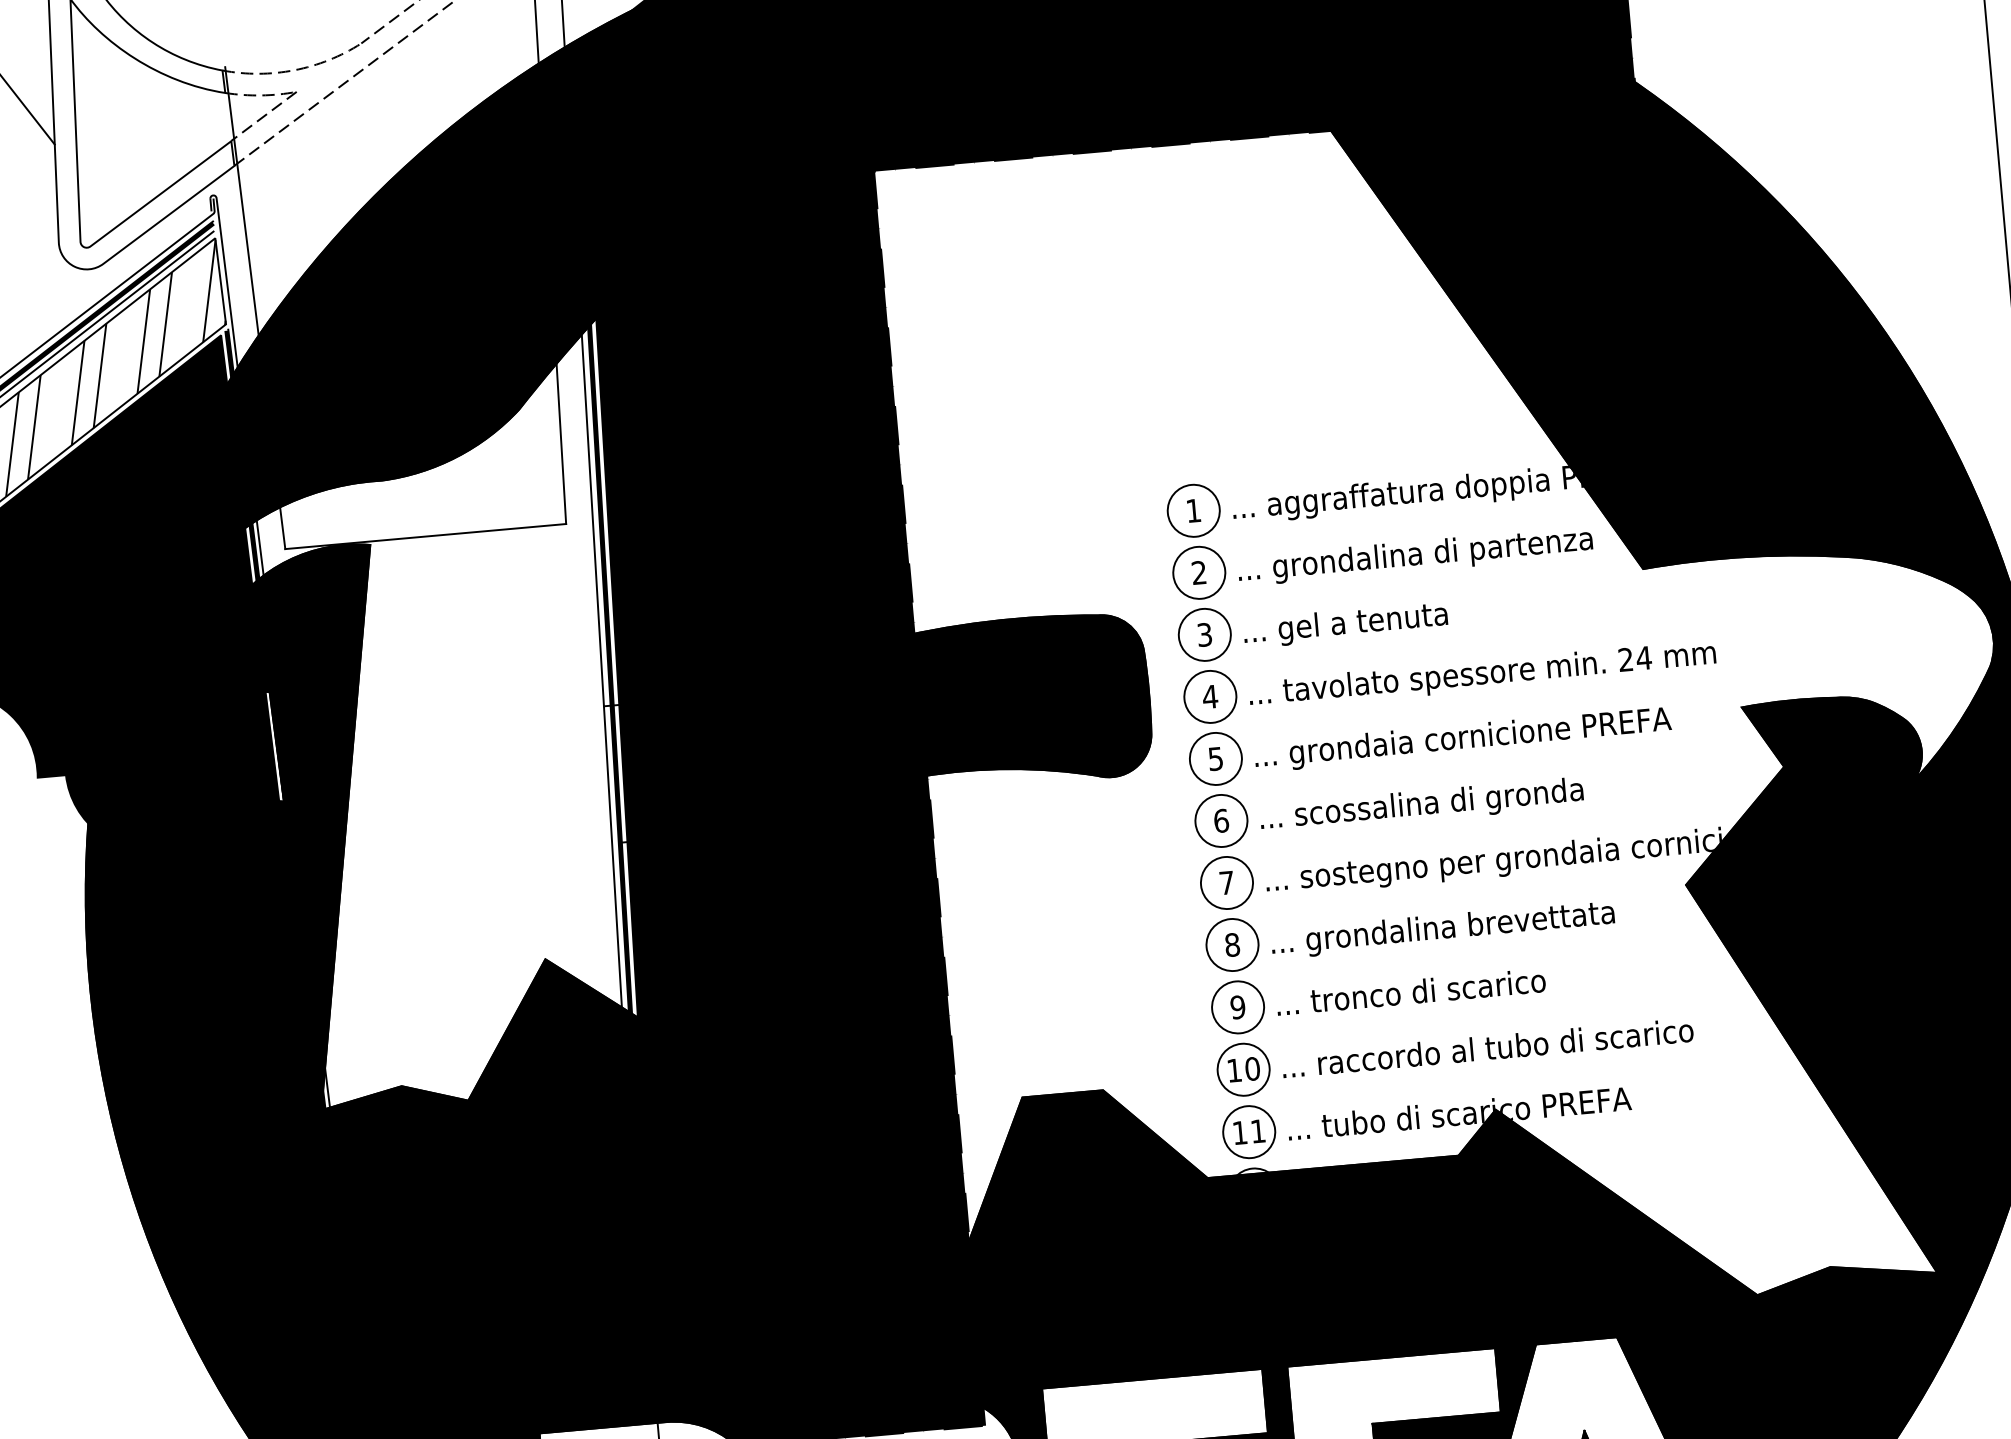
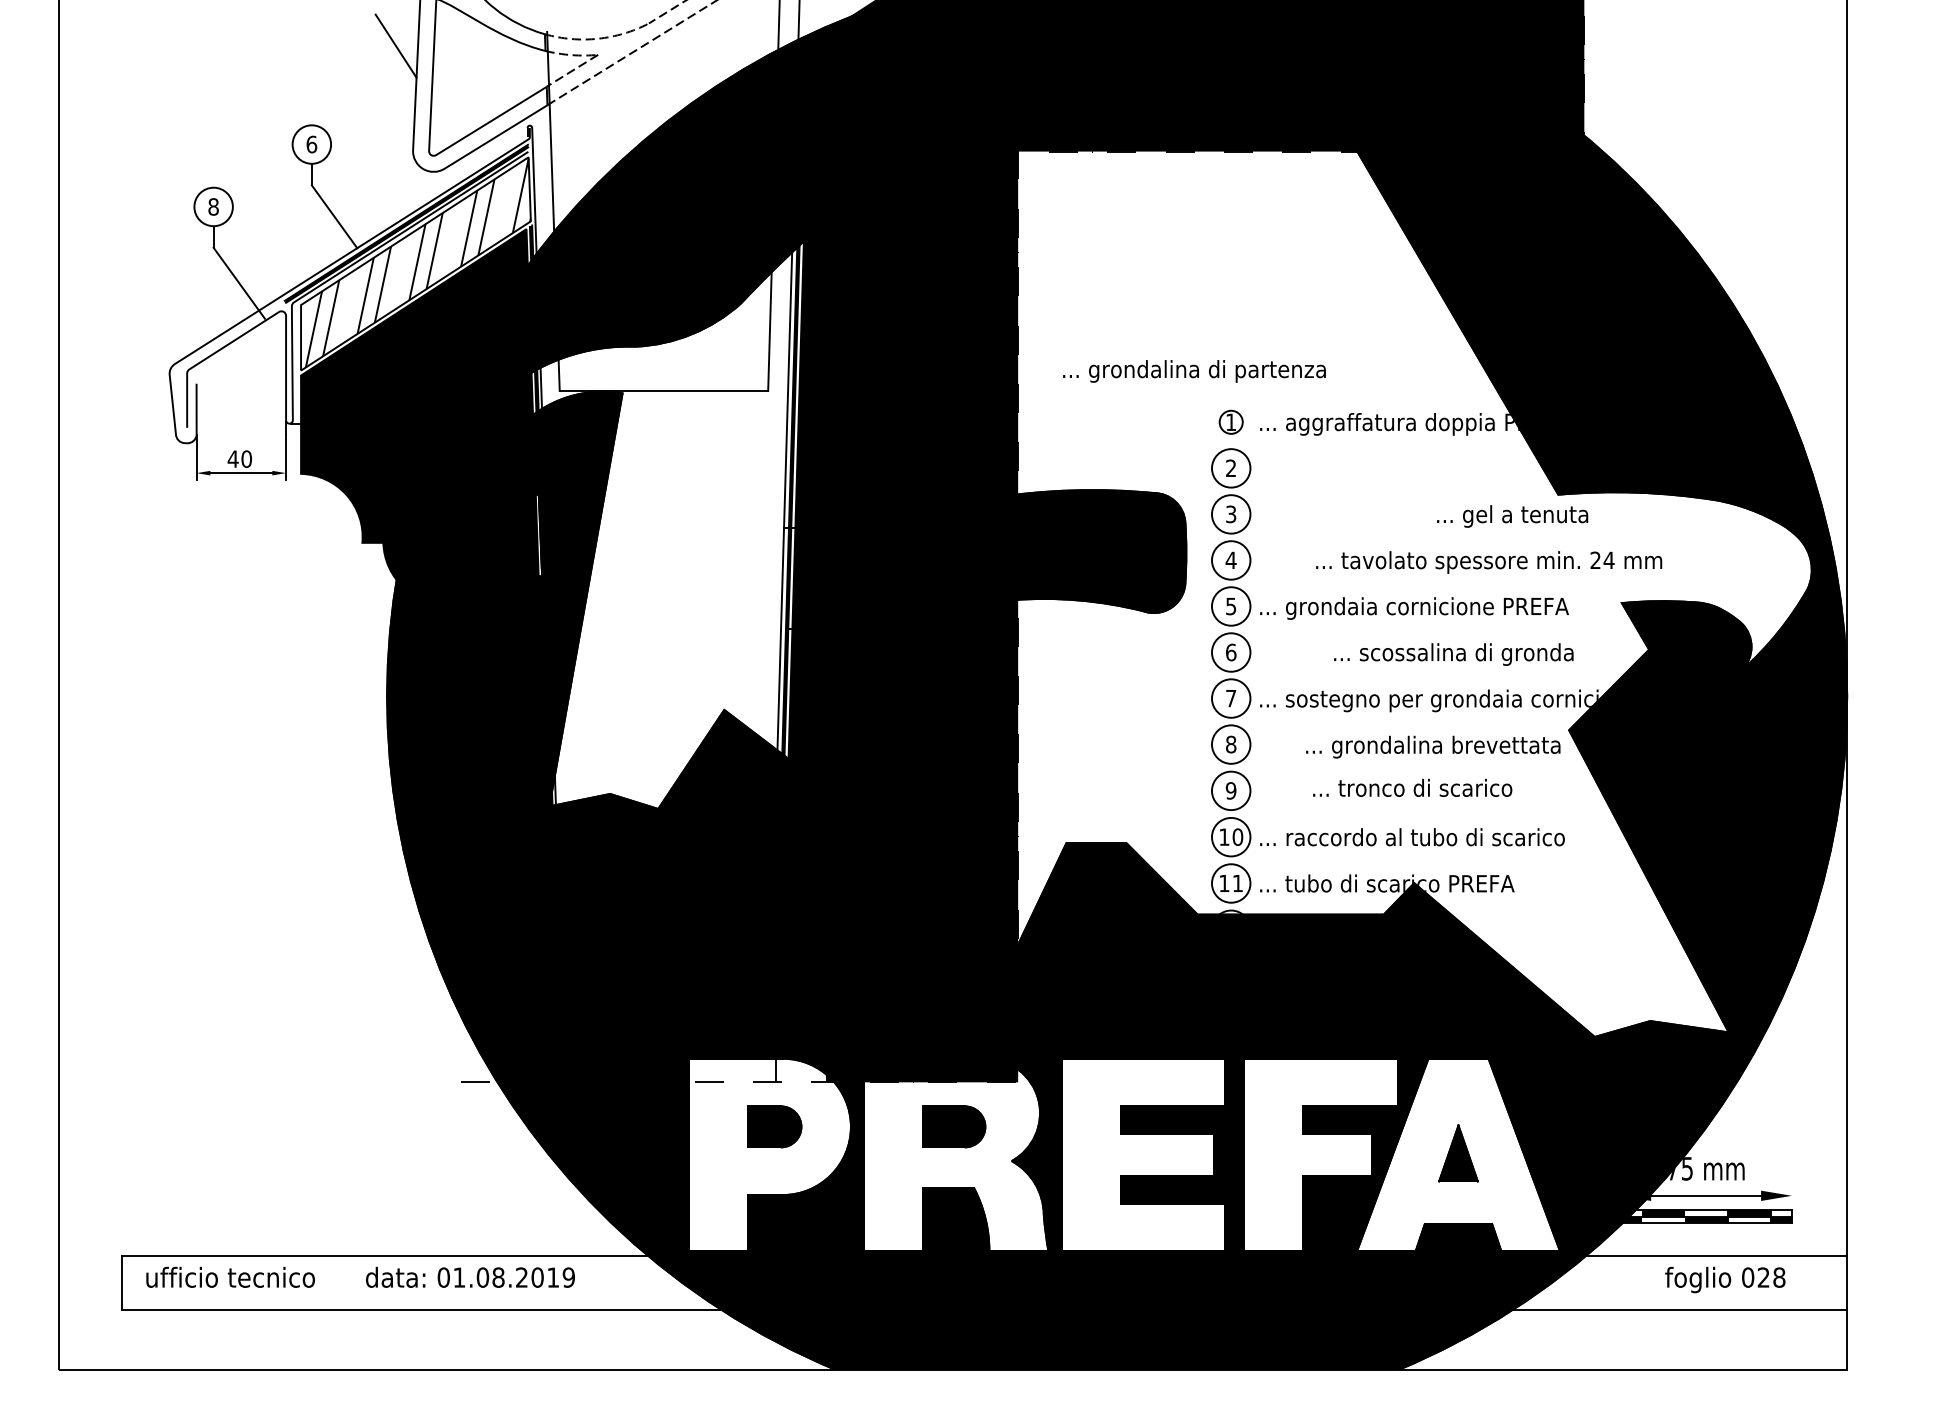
circle: (1192, 511) -> (1230, 422), size x0.6
text: (1415, 556) -> (1194, 371), moved
text: (1345, 625) -> (1512, 516), moved
text: (1483, 675) -> (1489, 562), moved
text: (1421, 805) -> (1453, 654), moved
text: (1443, 928) -> (1433, 746), moved
text: (1410, 991) -> (1412, 787), moved

